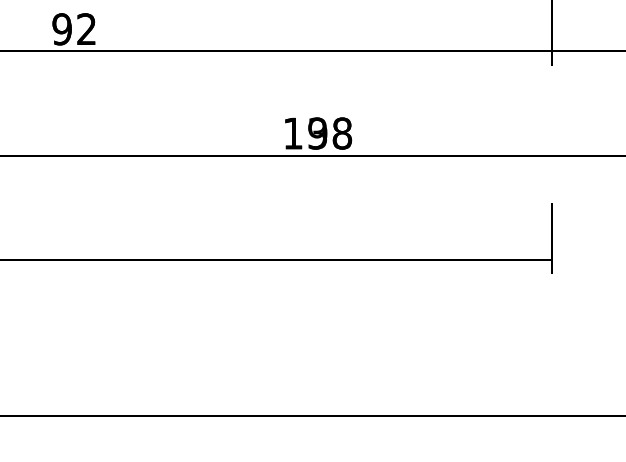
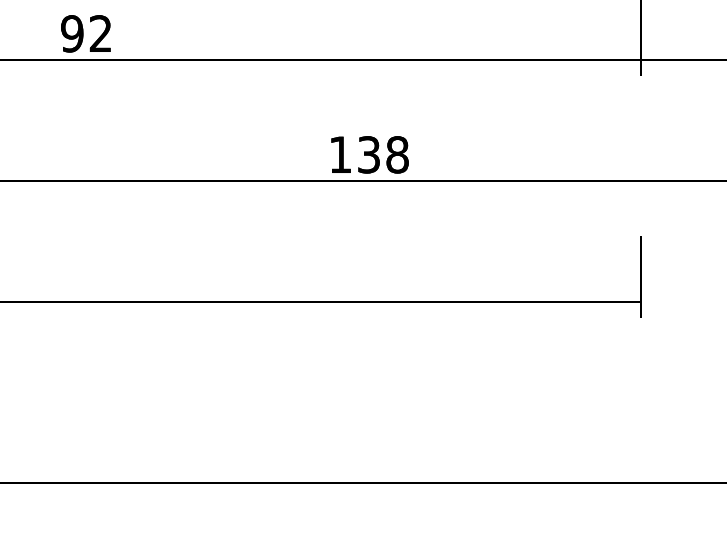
text: (317, 133) -> (368, 154), 198 -> 138

